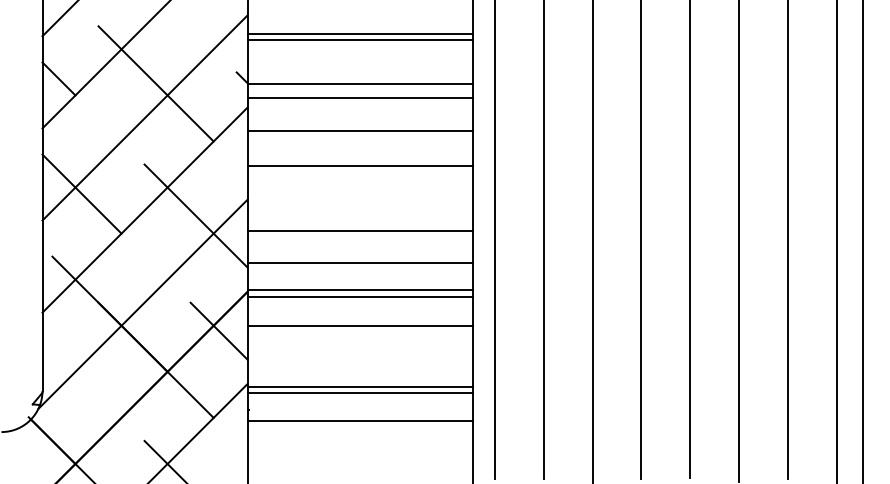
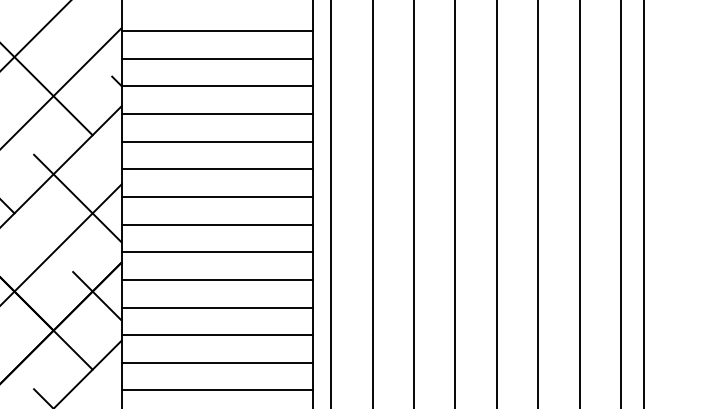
line: (360, 34) -> (217, 58), moved
line: (360, 39) -> (217, 30), moved
line: (360, 97) -> (217, 114), moved
line: (360, 131) -> (217, 142), moved
line: (360, 165) -> (217, 169), moved
line: (360, 231) -> (217, 197), moved
line: (360, 262) -> (217, 224), moved
line: (360, 290) -> (217, 280), moved
line: (360, 297) -> (217, 252), moved
line: (360, 325) -> (217, 307), moved
line: (360, 386) -> (217, 362), moved
line: (360, 393) -> (217, 335), moved
line: (360, 421) -> (217, 390), moved

